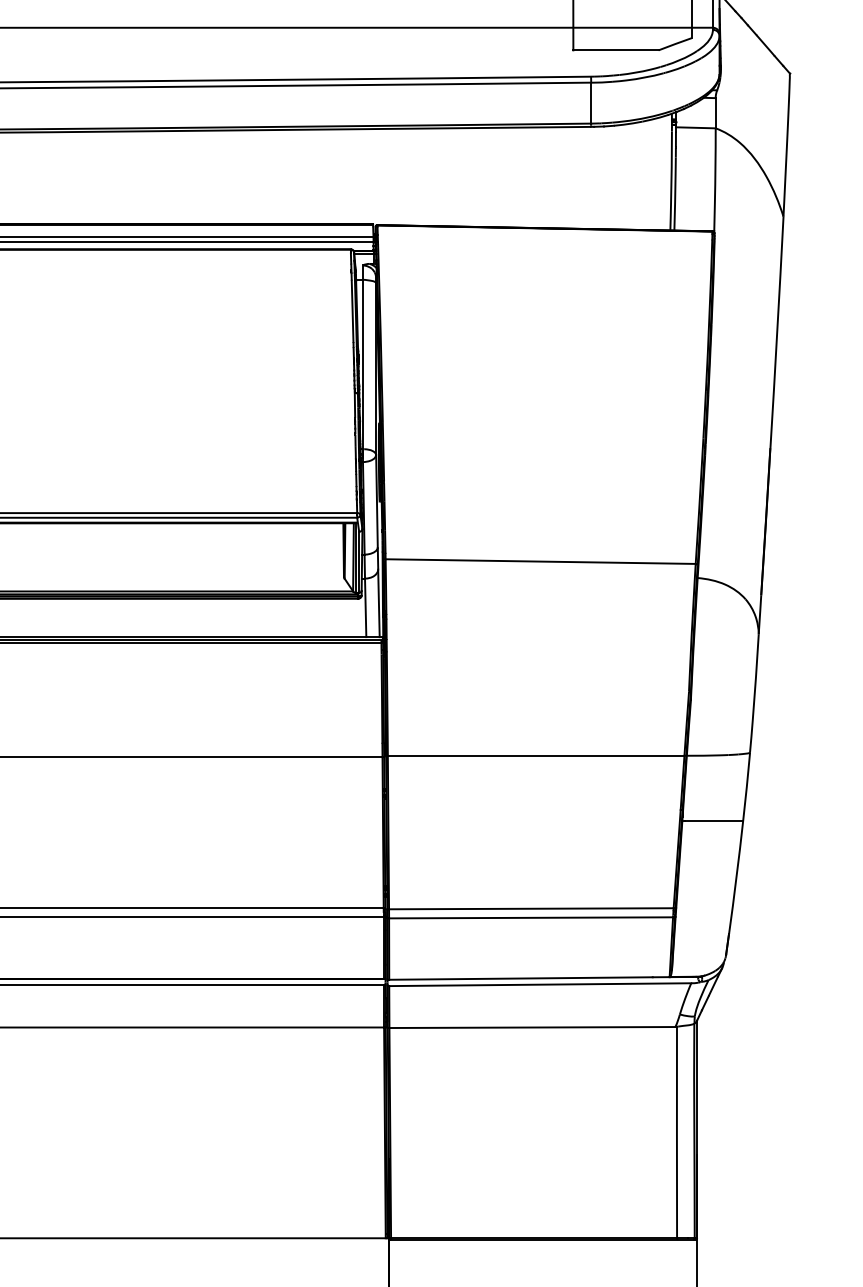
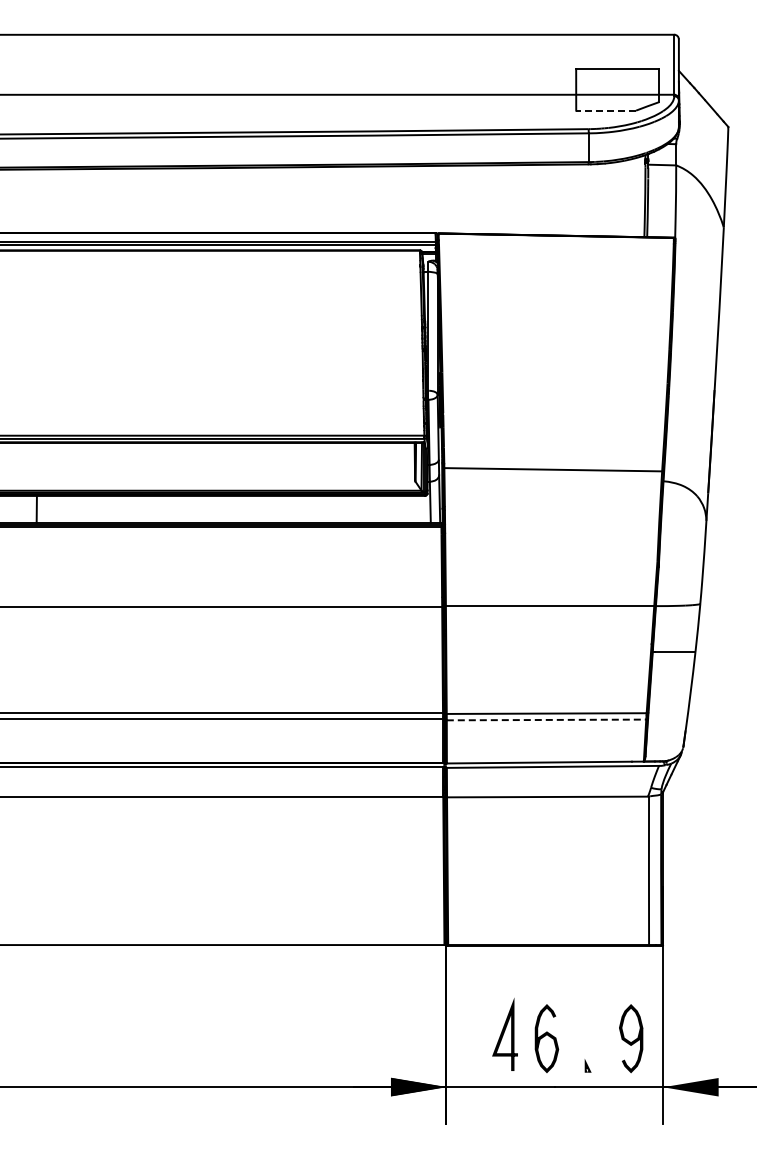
line: (616, 50) -> (606, 110), solid -> dashed
line: (531, 917) -> (546, 719), solid -> dashed

